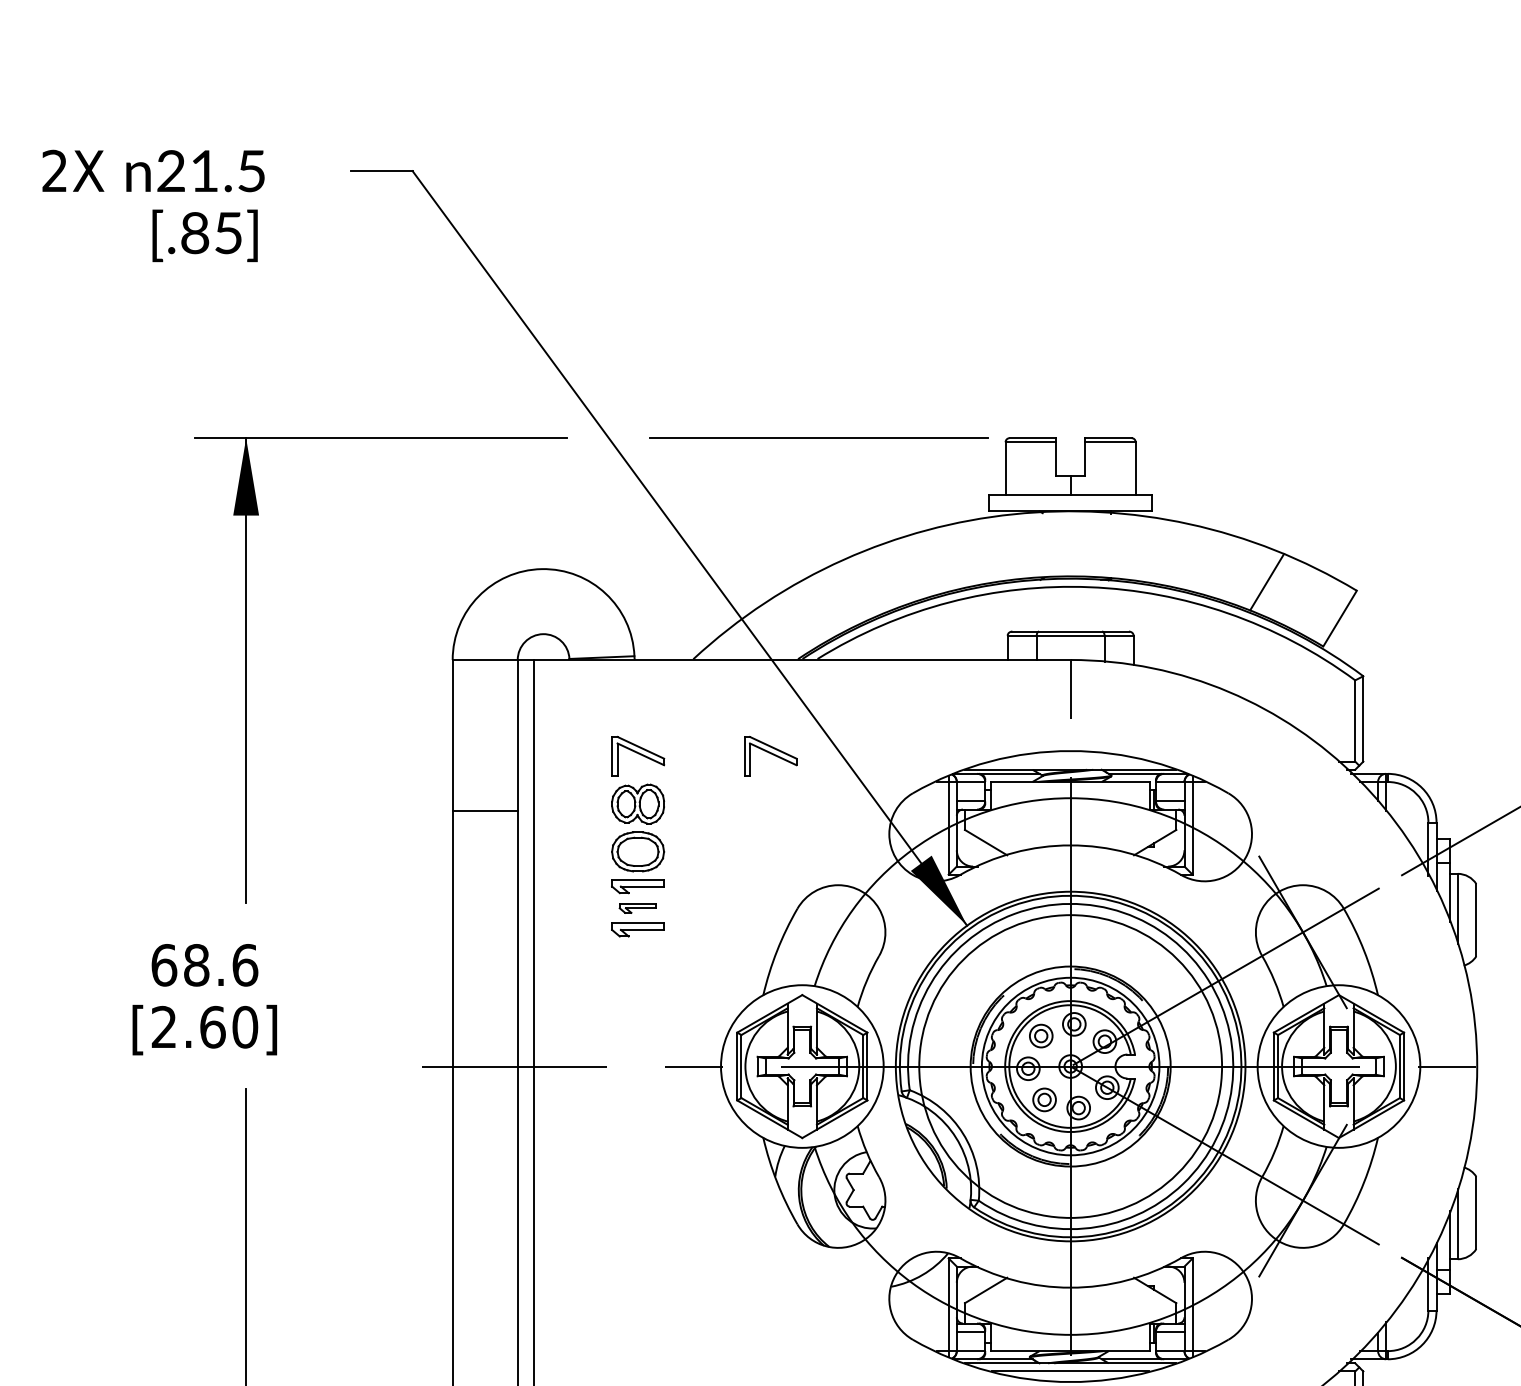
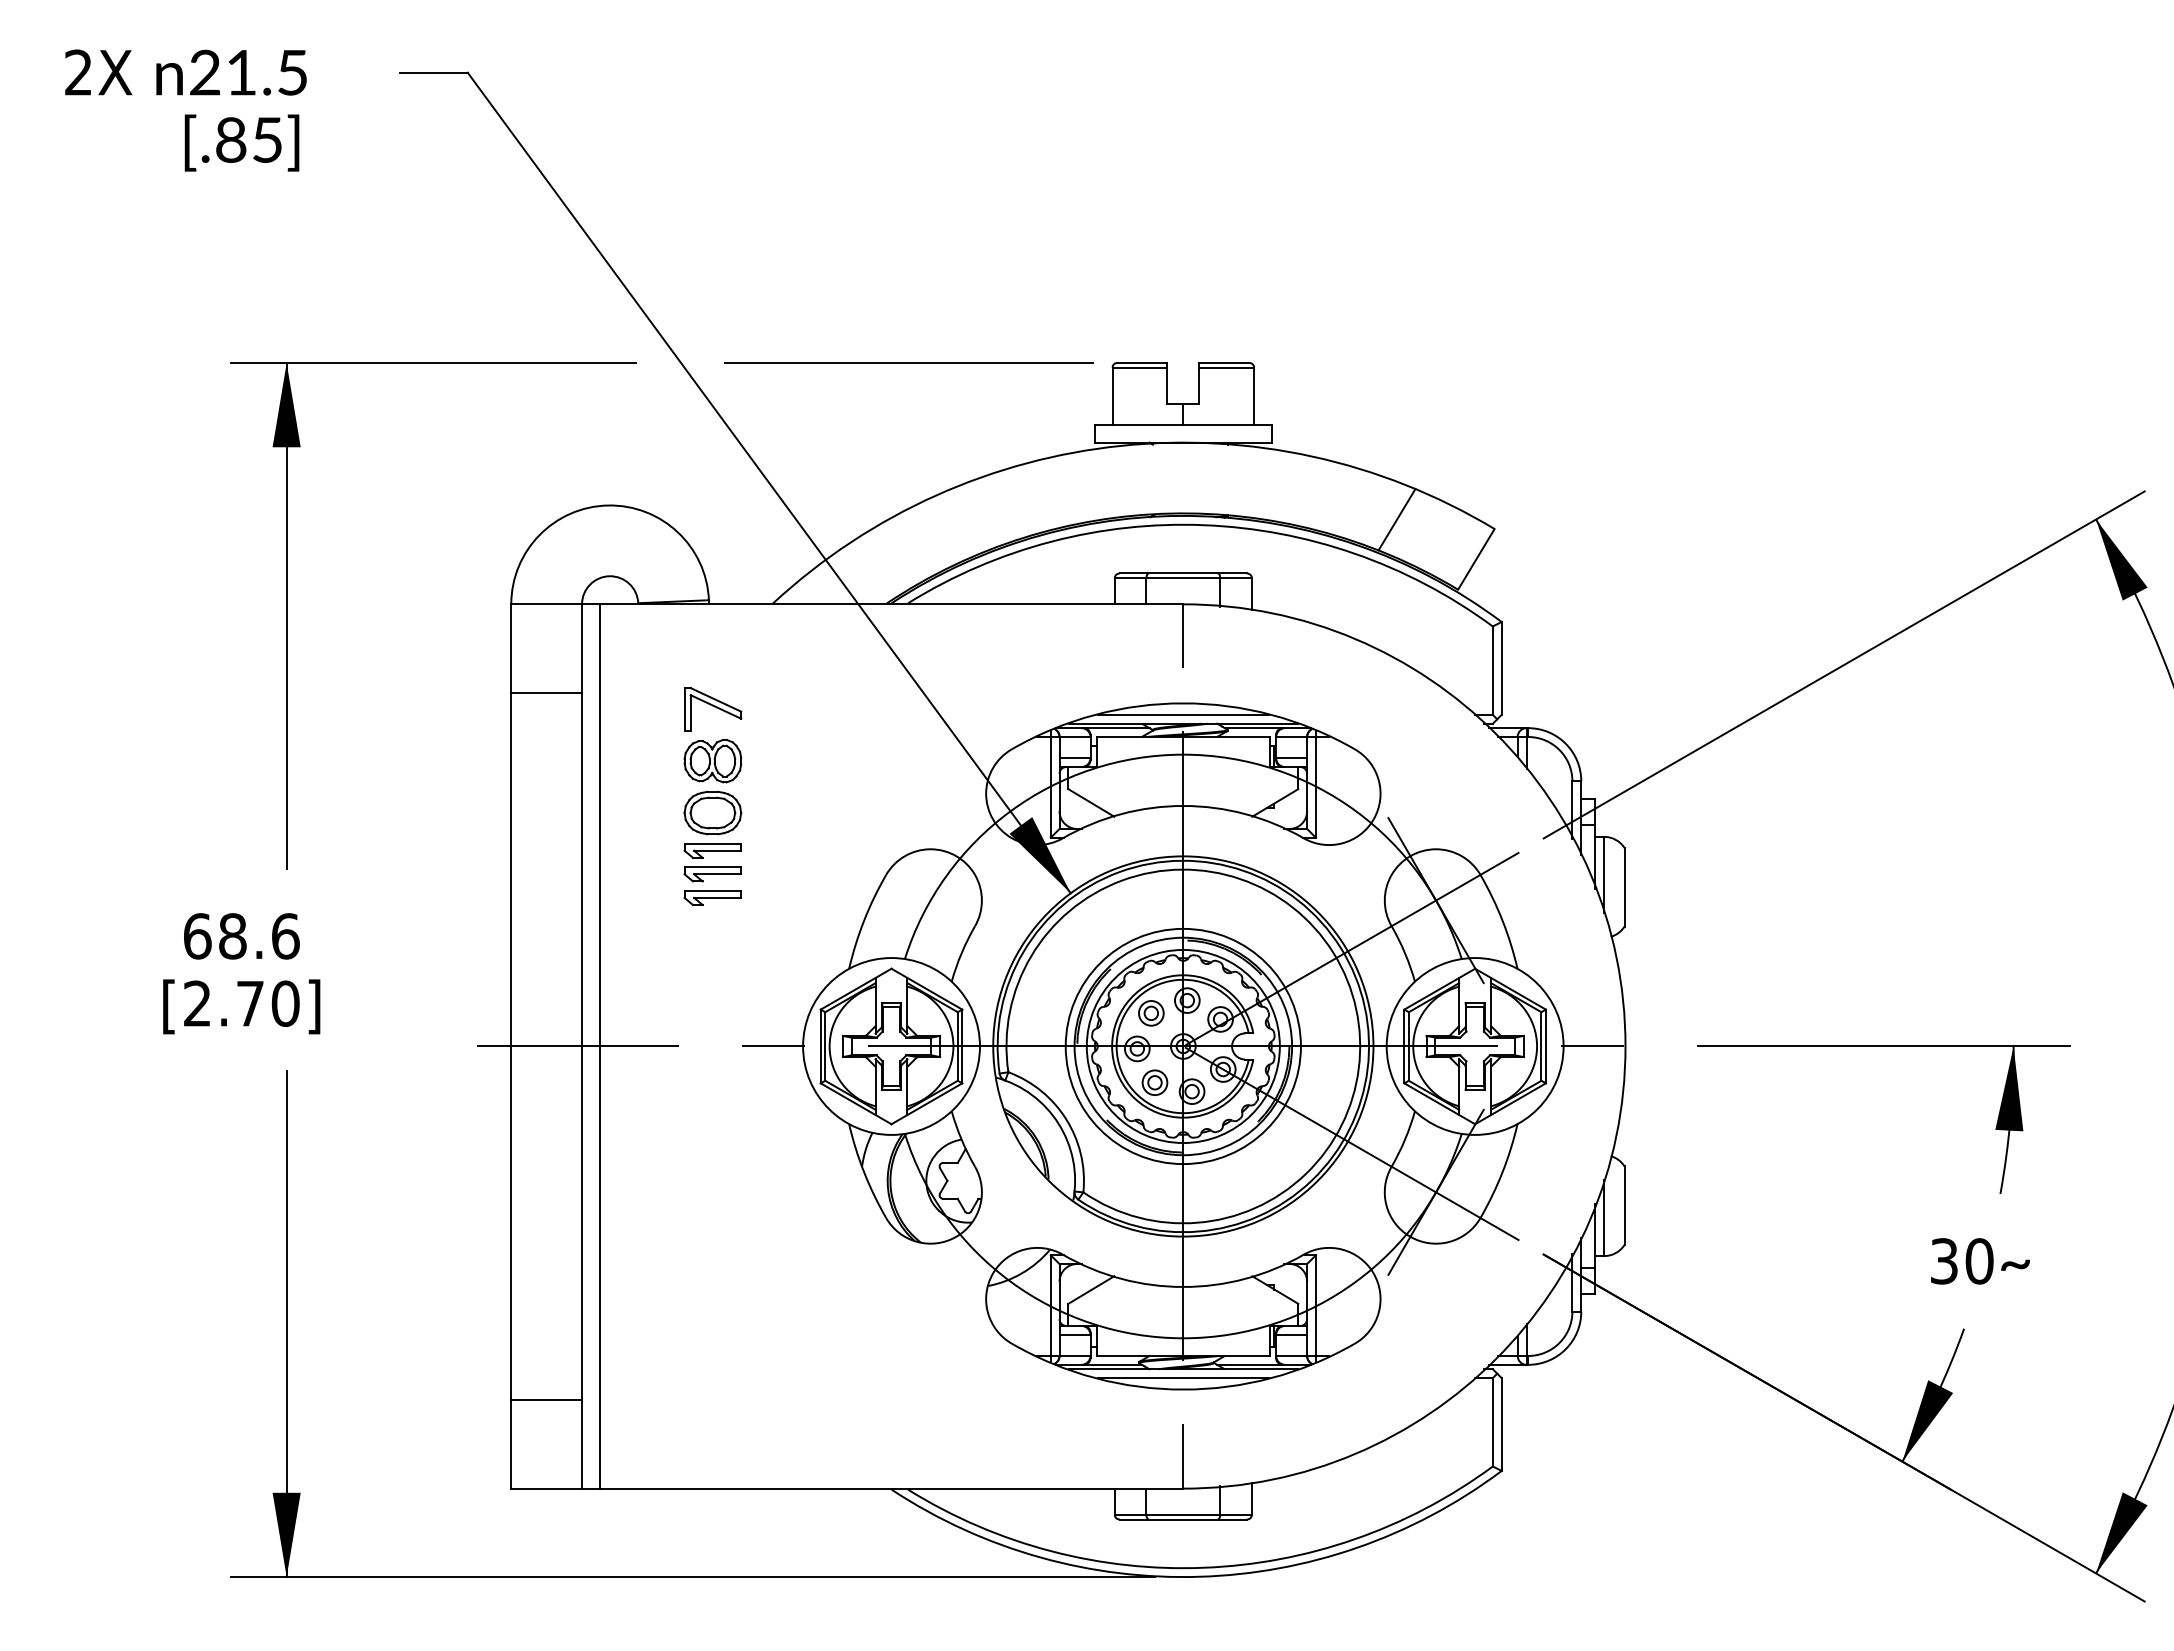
part: (771, 756) -> (857, 709), removed
line: (1070, 761) -> (1183, 714), added
line: (485, 810) -> (546, 692), moved
part: (637, 908) -> (712, 874), size x1.43
text: (212, 1027) -> (250, 1003), [2.60] -> [2.70]
circle: (1069, 1066) -> (1182, 1046), size x0.71

